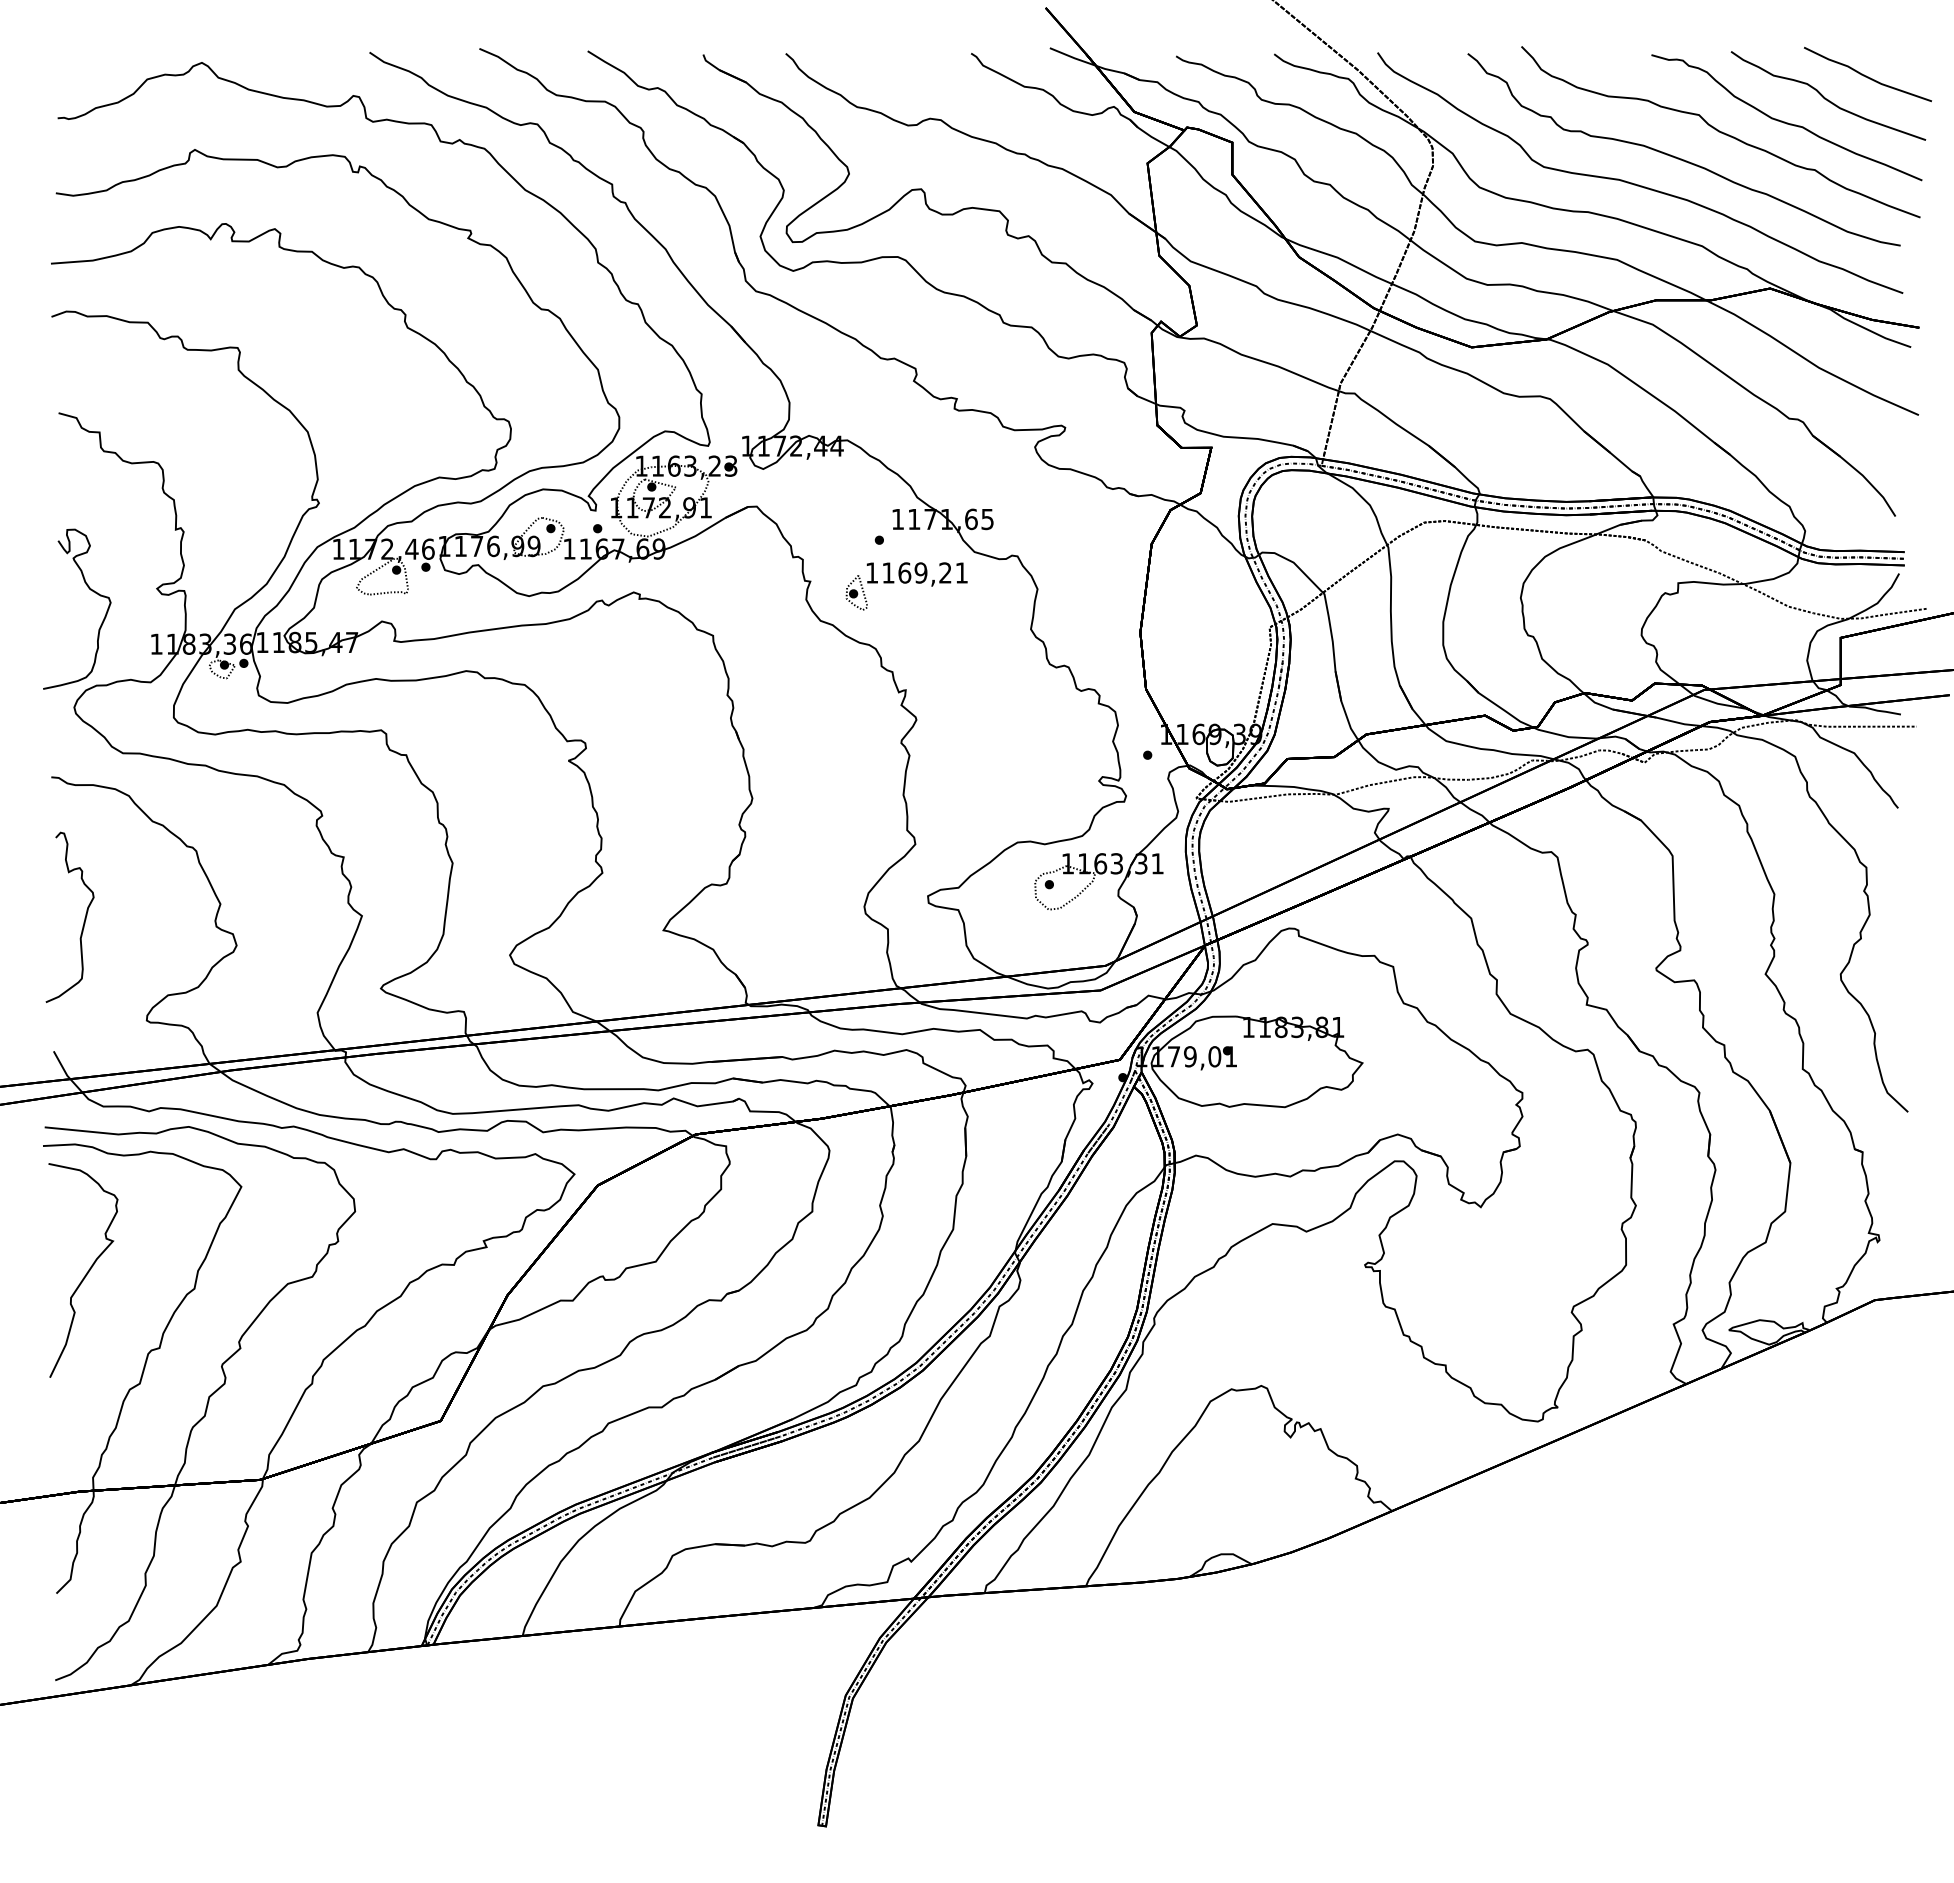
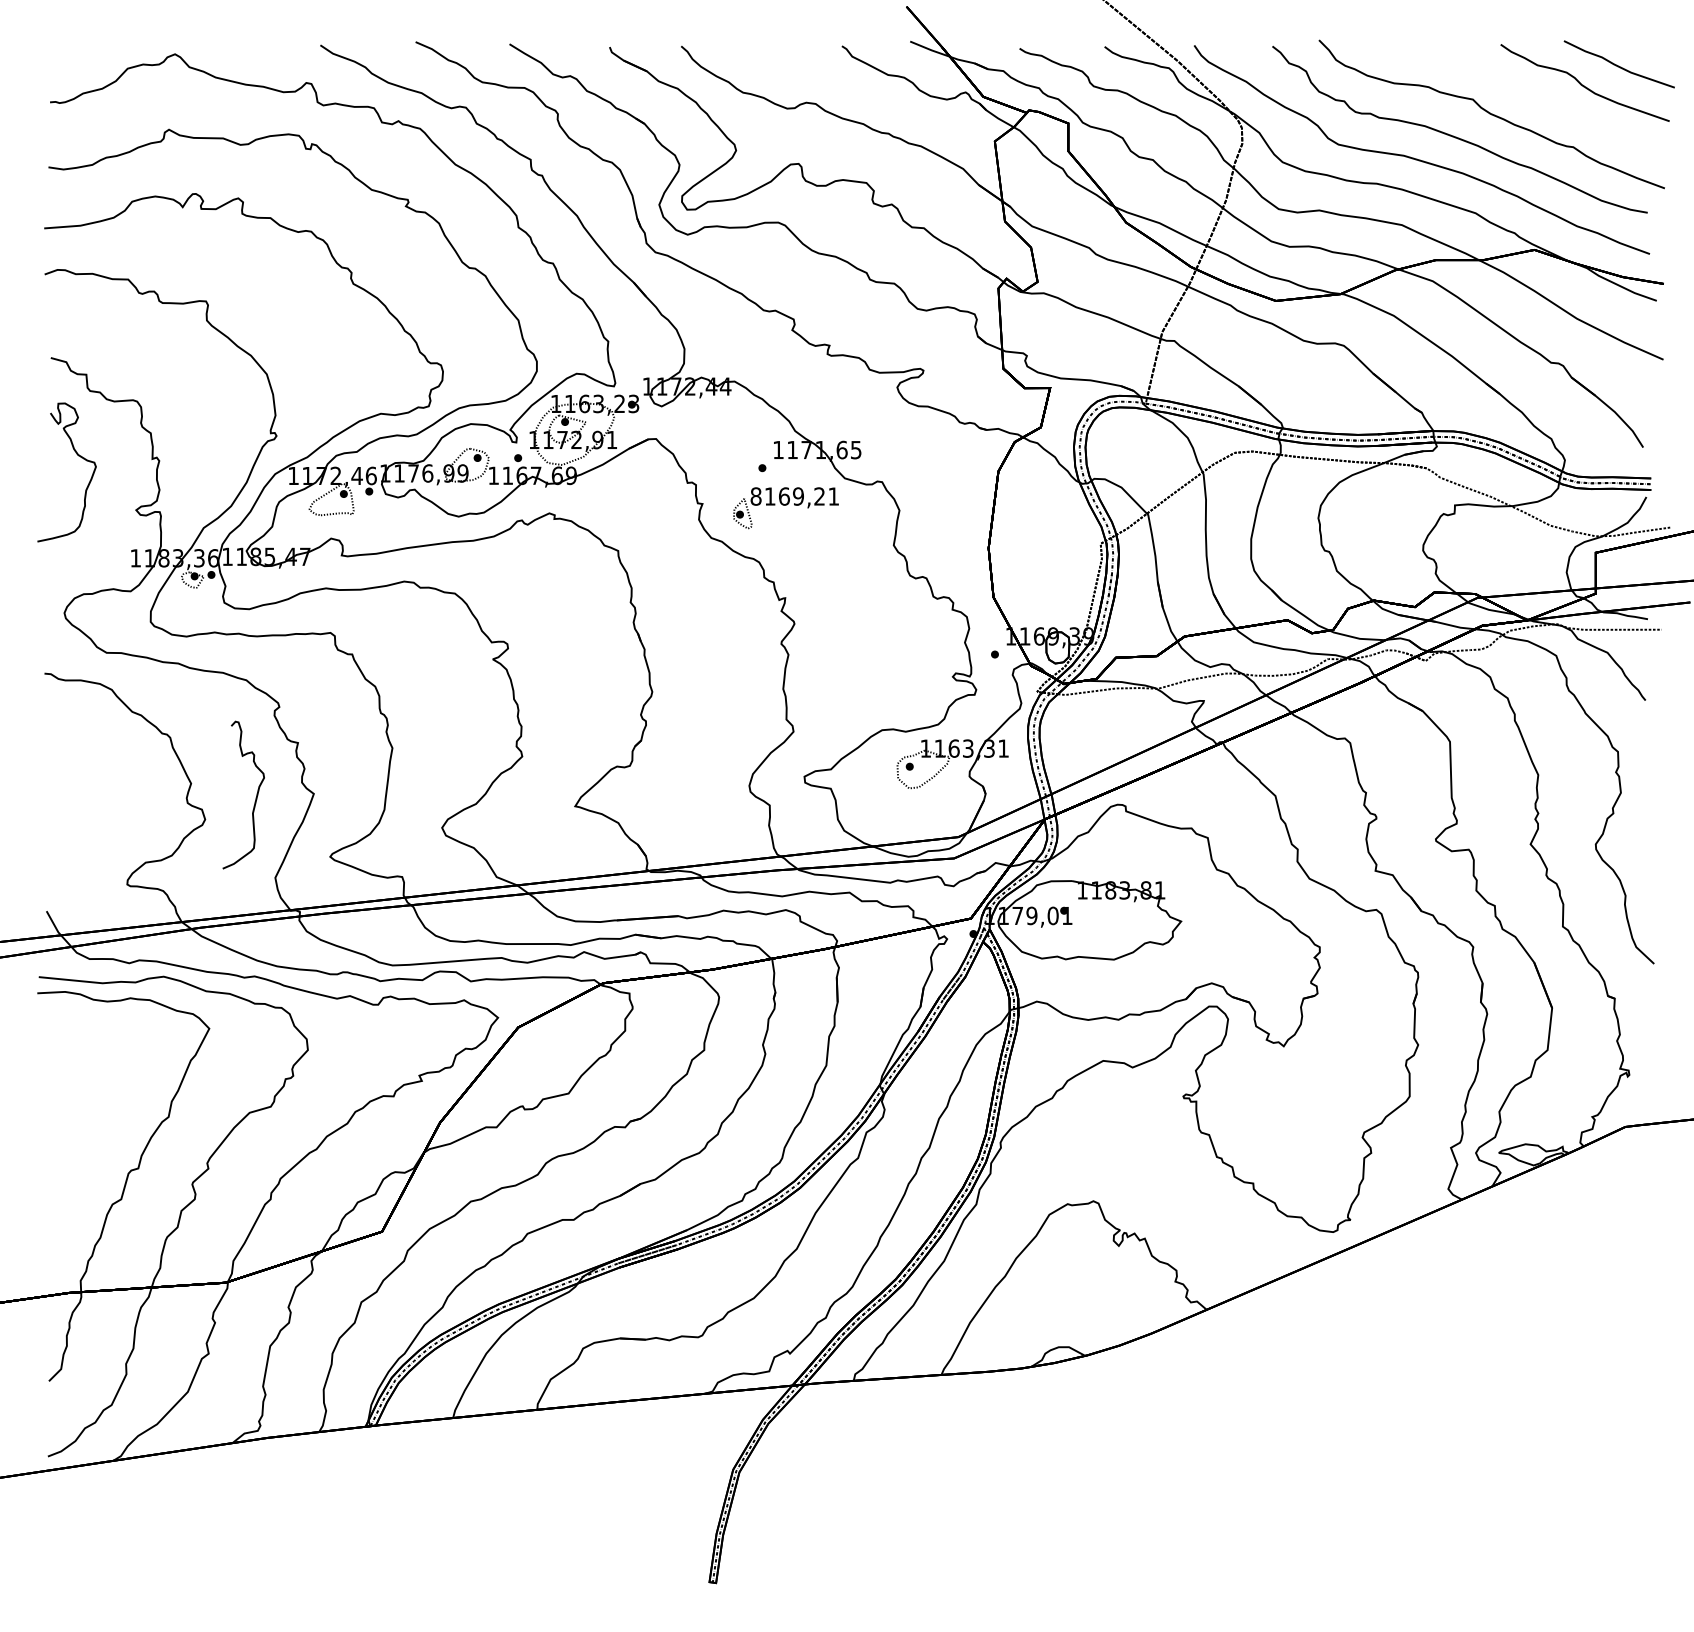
curve: (1785, 121) -> (1547, 105), removed
text: (871, 572) -> (755, 496), 1169,21 -> 8169,21
curve: (90, 590) -> (78, 456), moved
curve: (83, 921) -> (255, 798), moved
curve: (86, 1272) -> (75, 1102), removed

